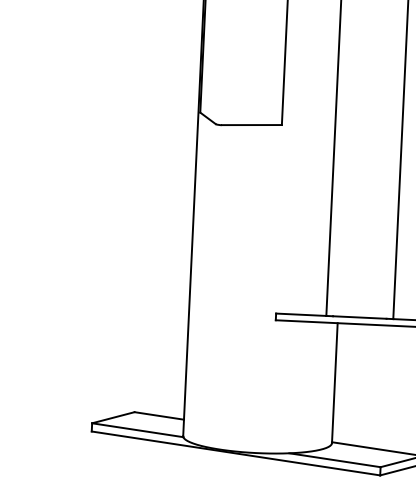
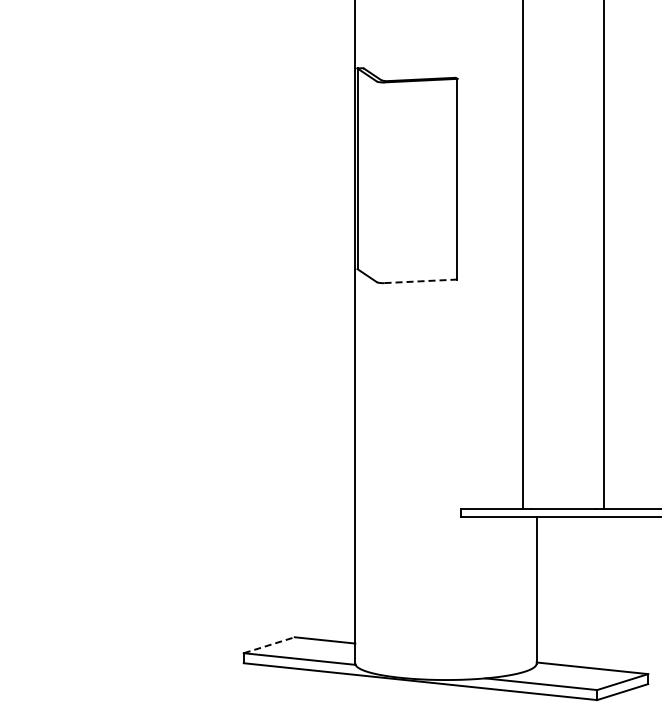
line: (251, 125) -> (420, 281), solid -> dashed
line: (113, 417) -> (269, 645), solid -> dashed

